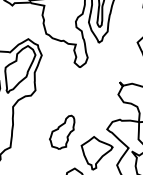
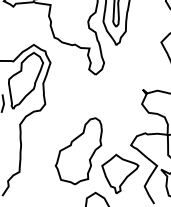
part: (61, 132) -> (78, 151), size x1.67

